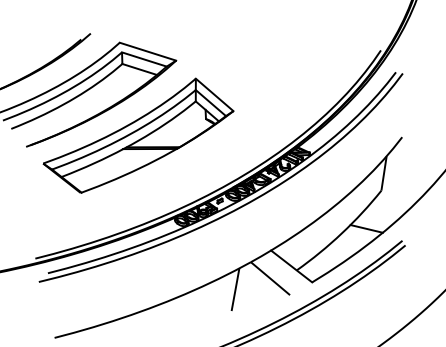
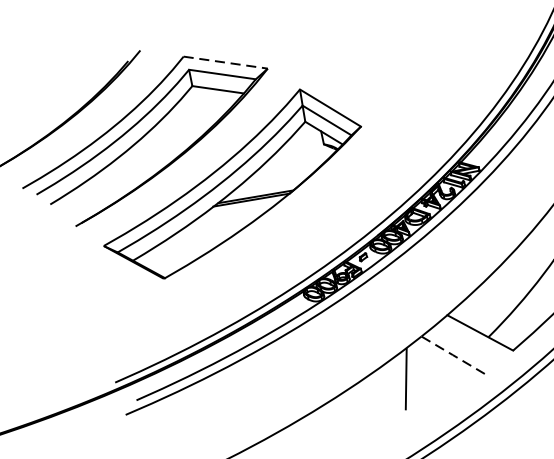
line: (147, 51) -> (224, 62), solid -> dashed
line: (270, 278) -> (453, 354), solid -> dashed

